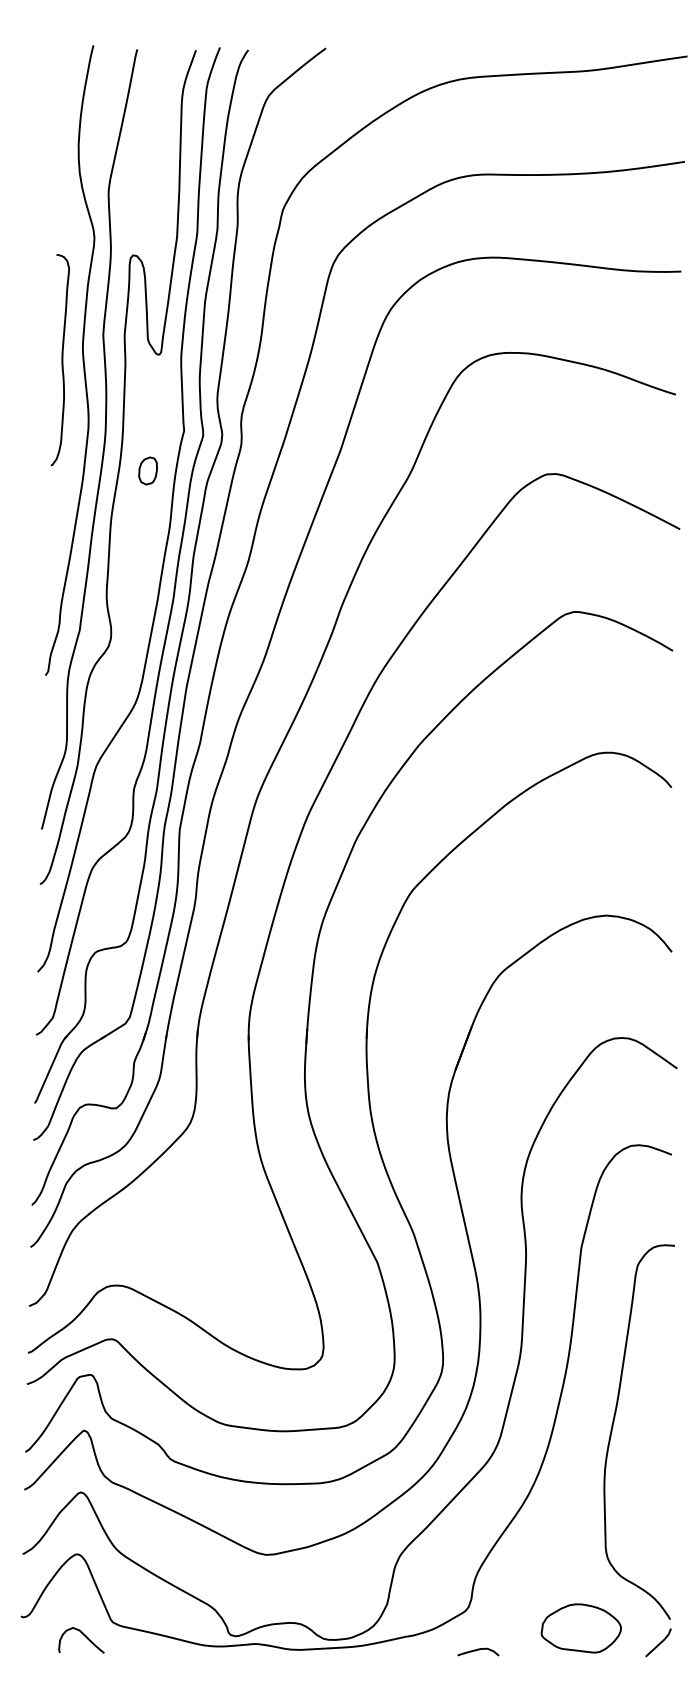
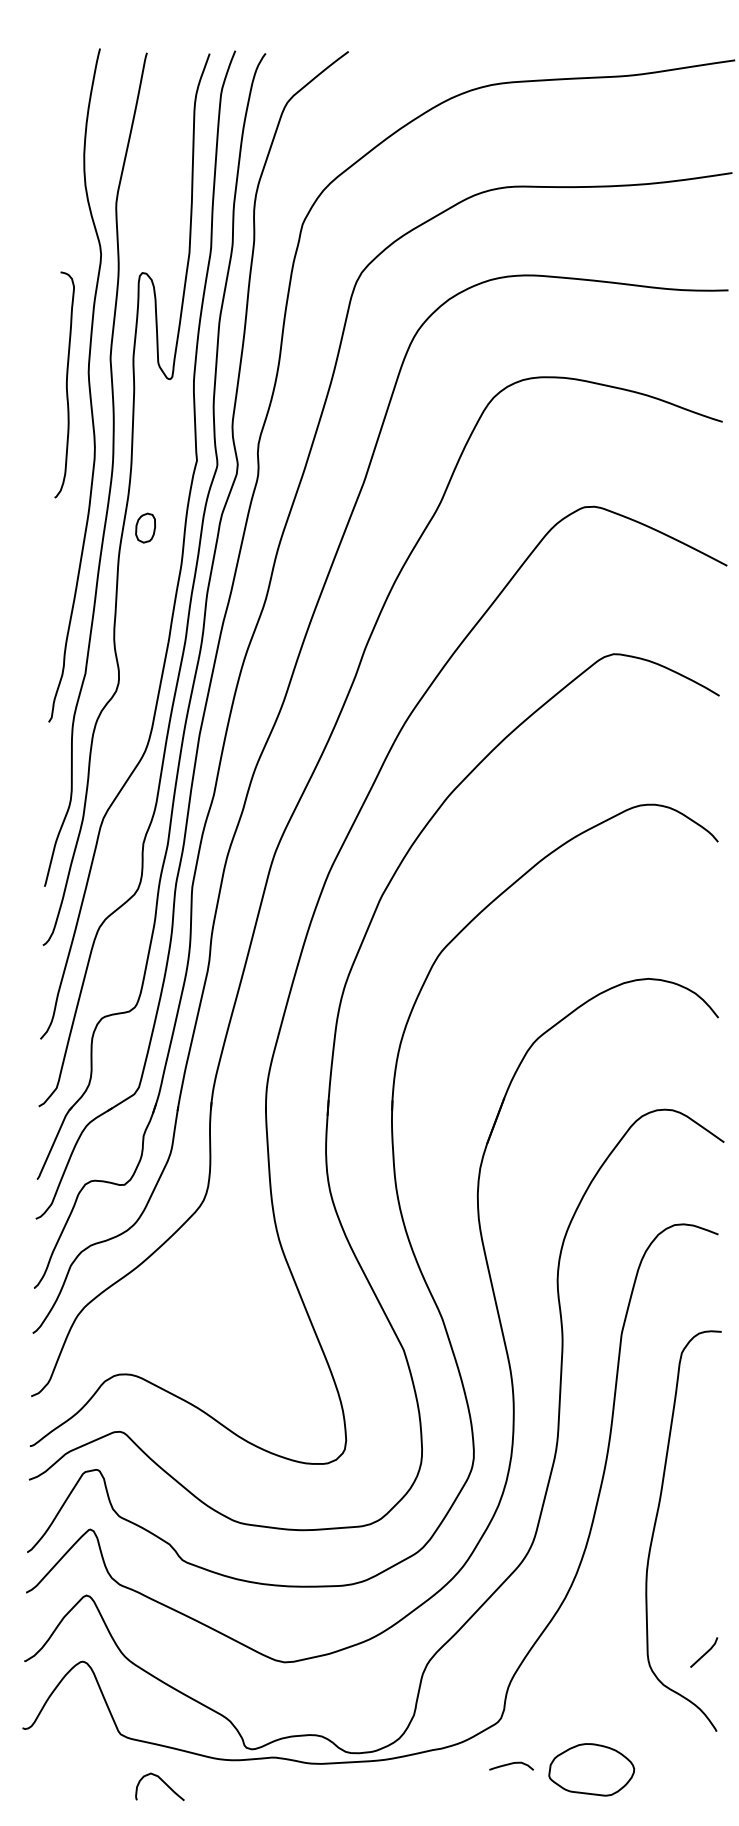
part: (147, 470) -> (144, 527), moved
part: (580, 1628) -> (590, 1769), moved
curve: (84, 1636) -> (163, 1782), moved
line: (659, 1642) -> (705, 1652), moved

